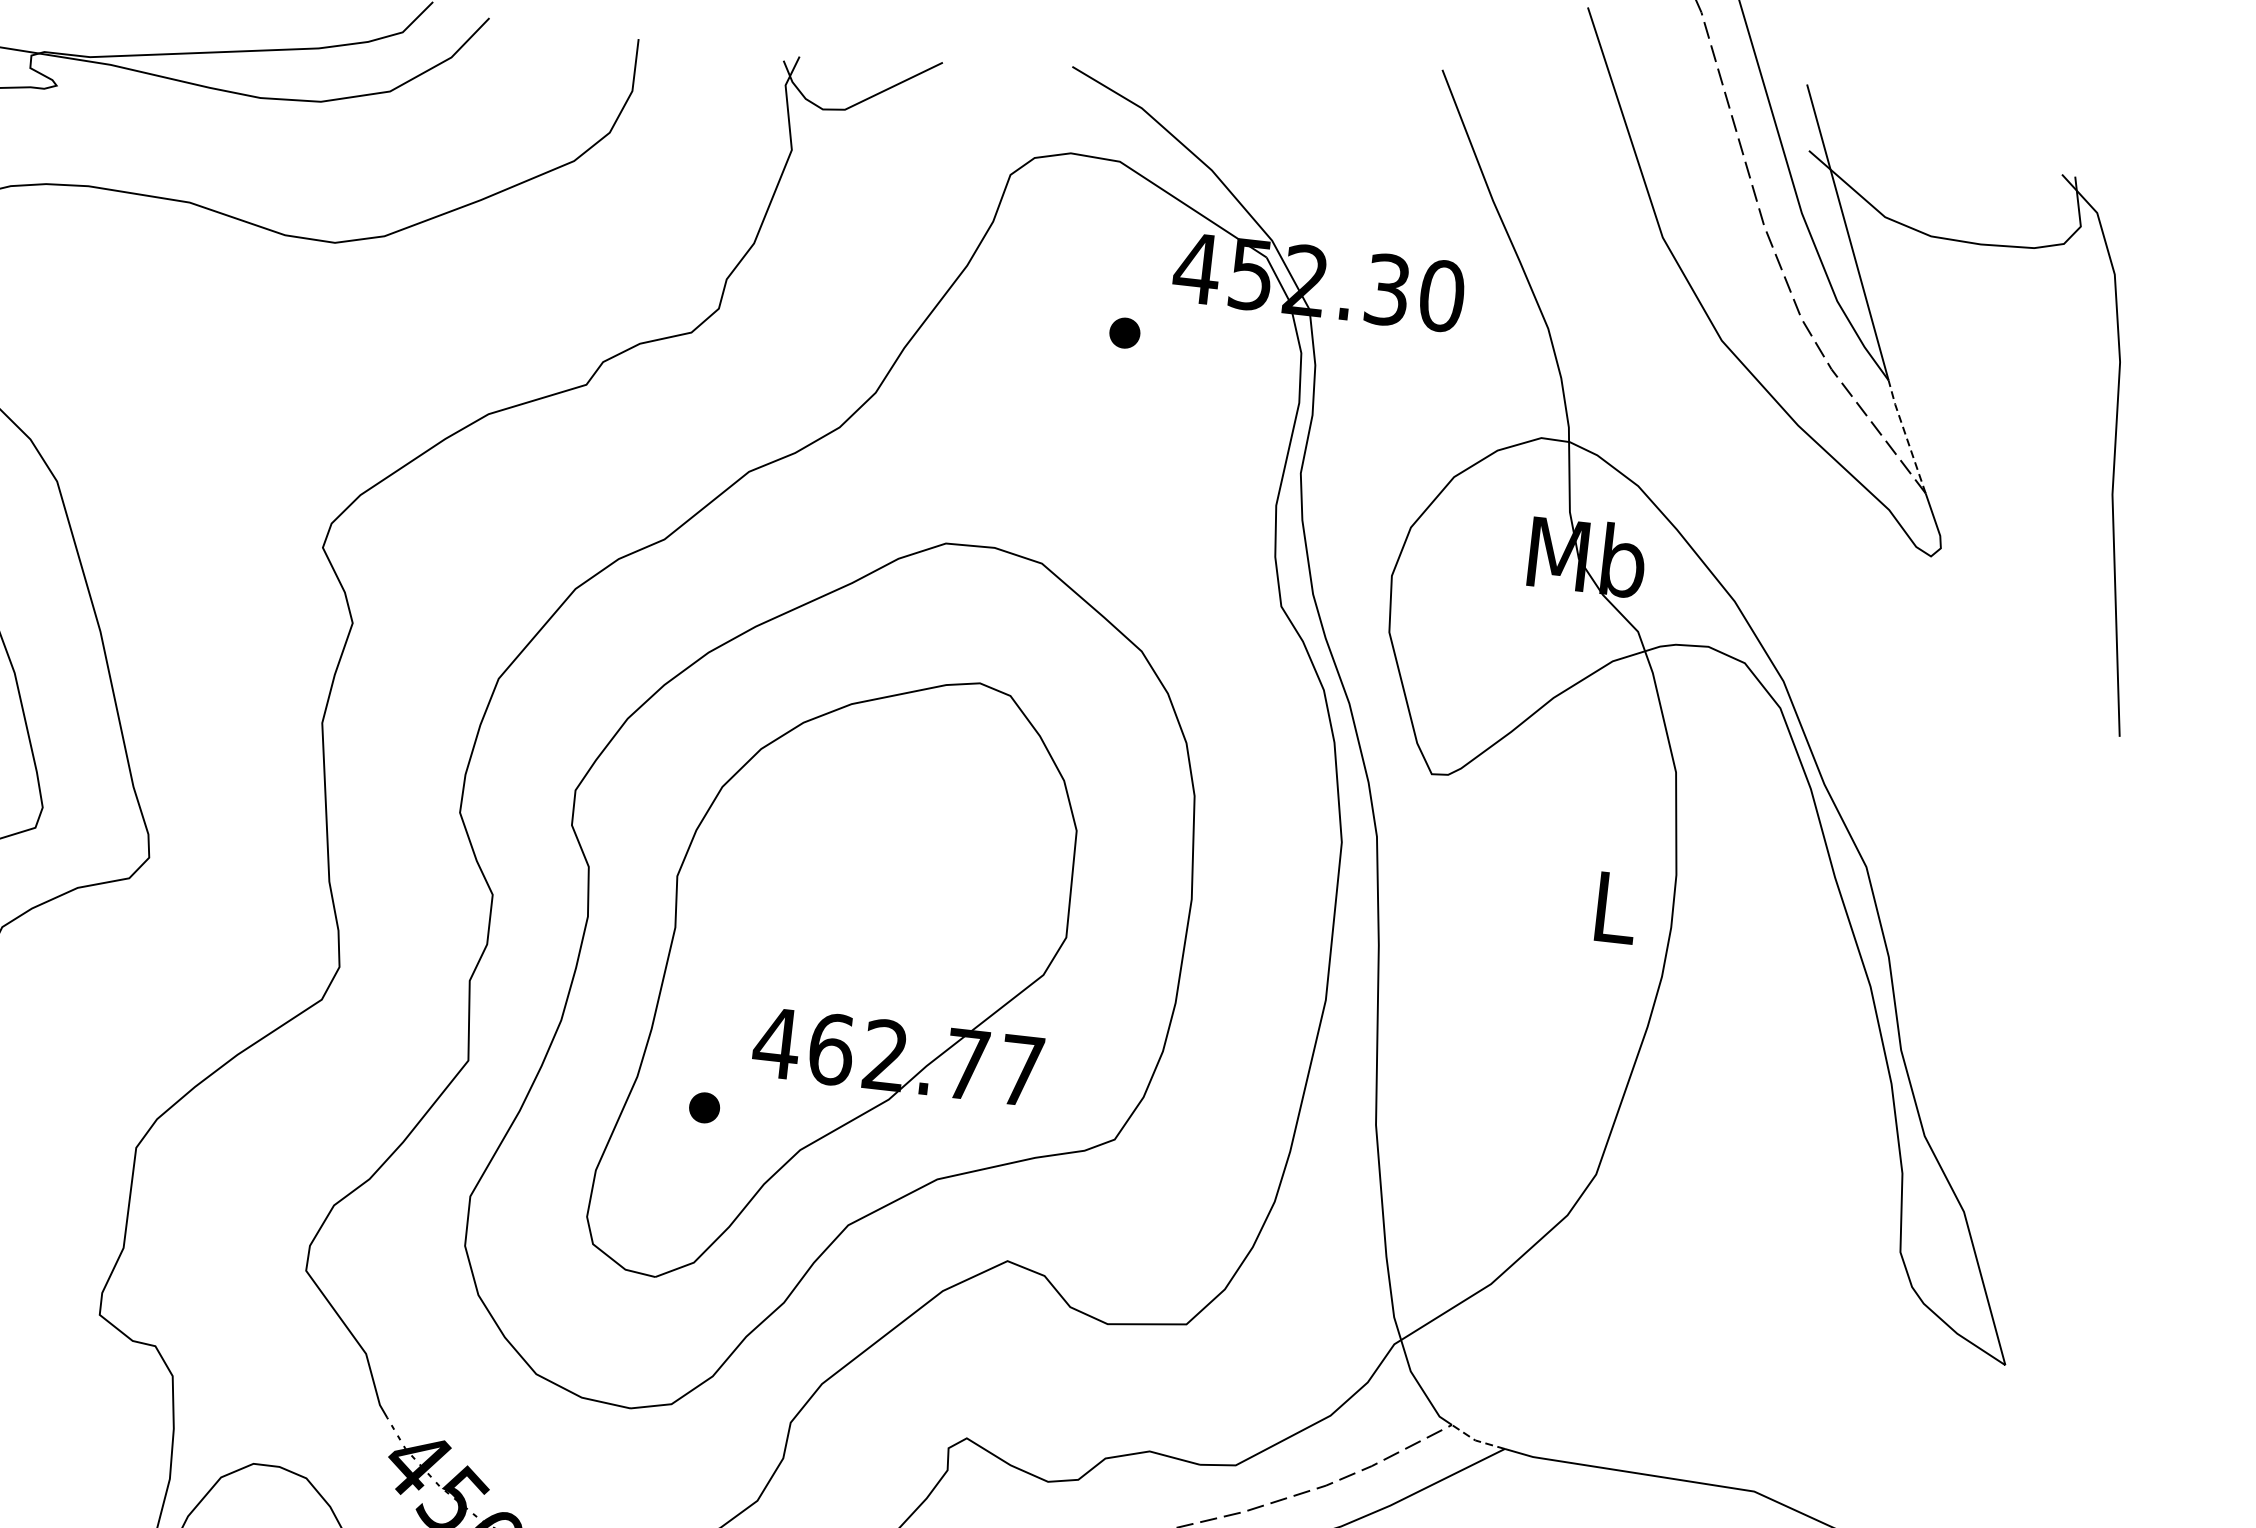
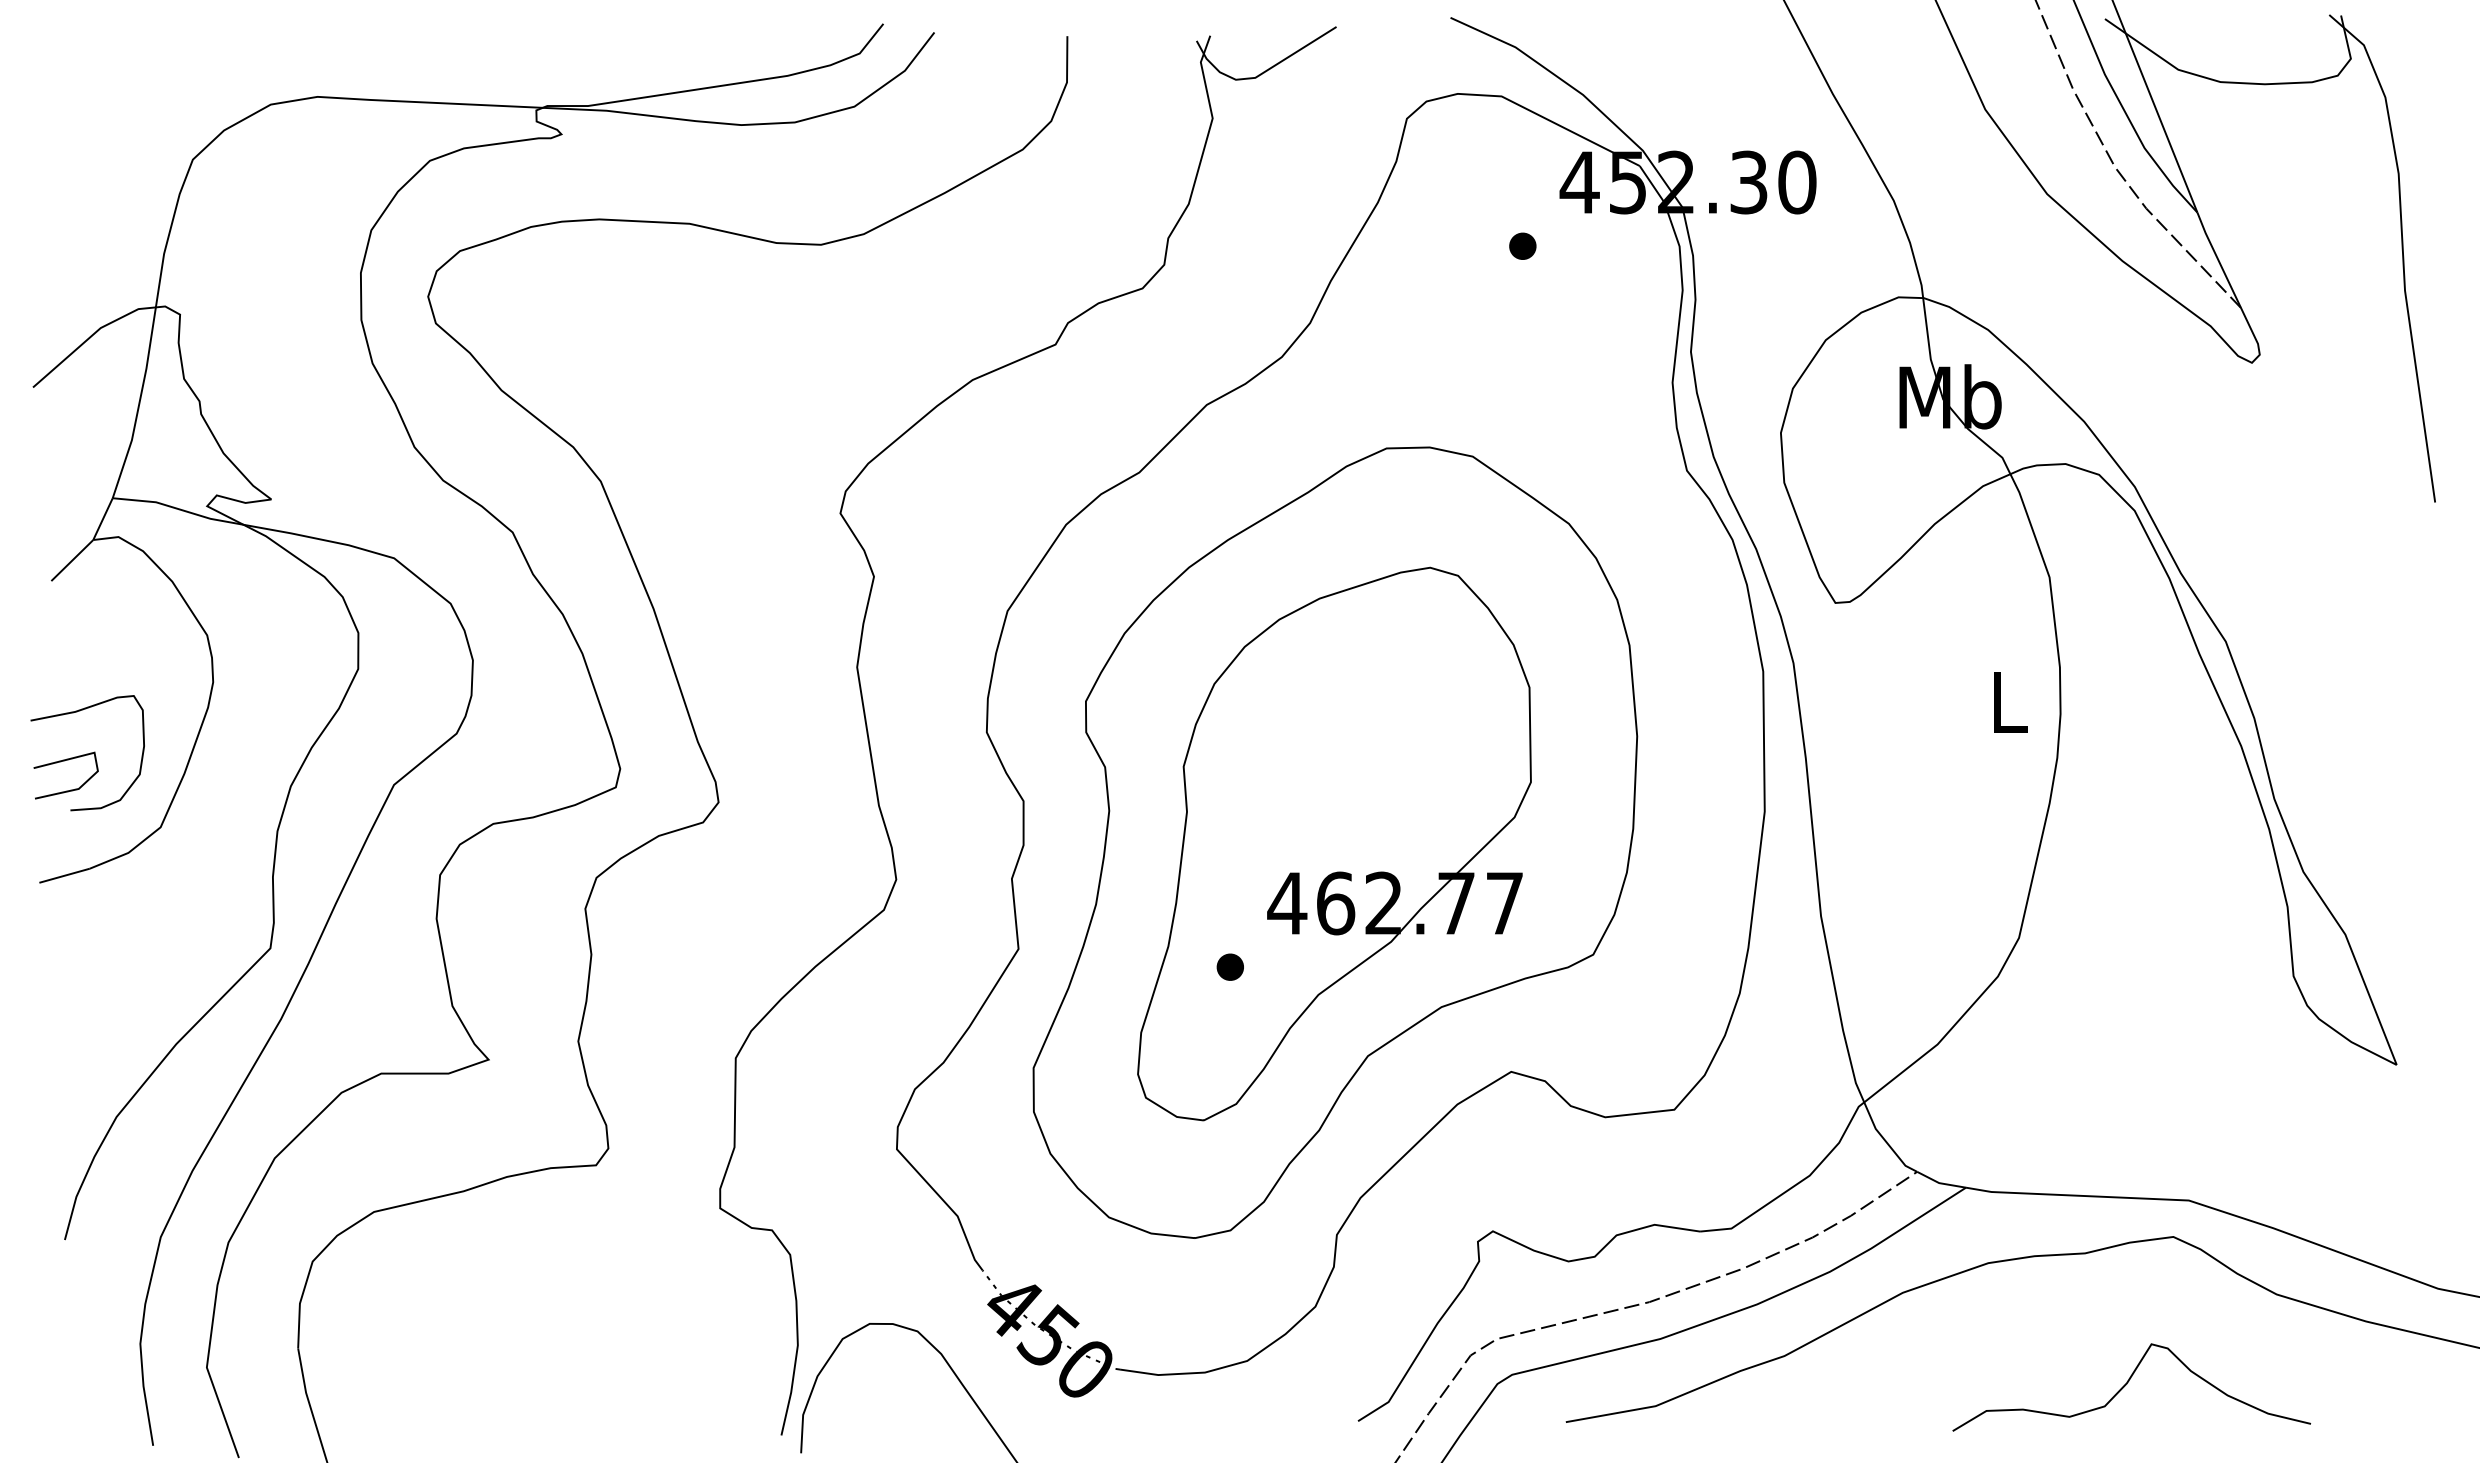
line: (1906, 435) -> (2218, 259), dashed -> solid
line: (1476, 1441) -> (1940, 1183), dashed -> solid

